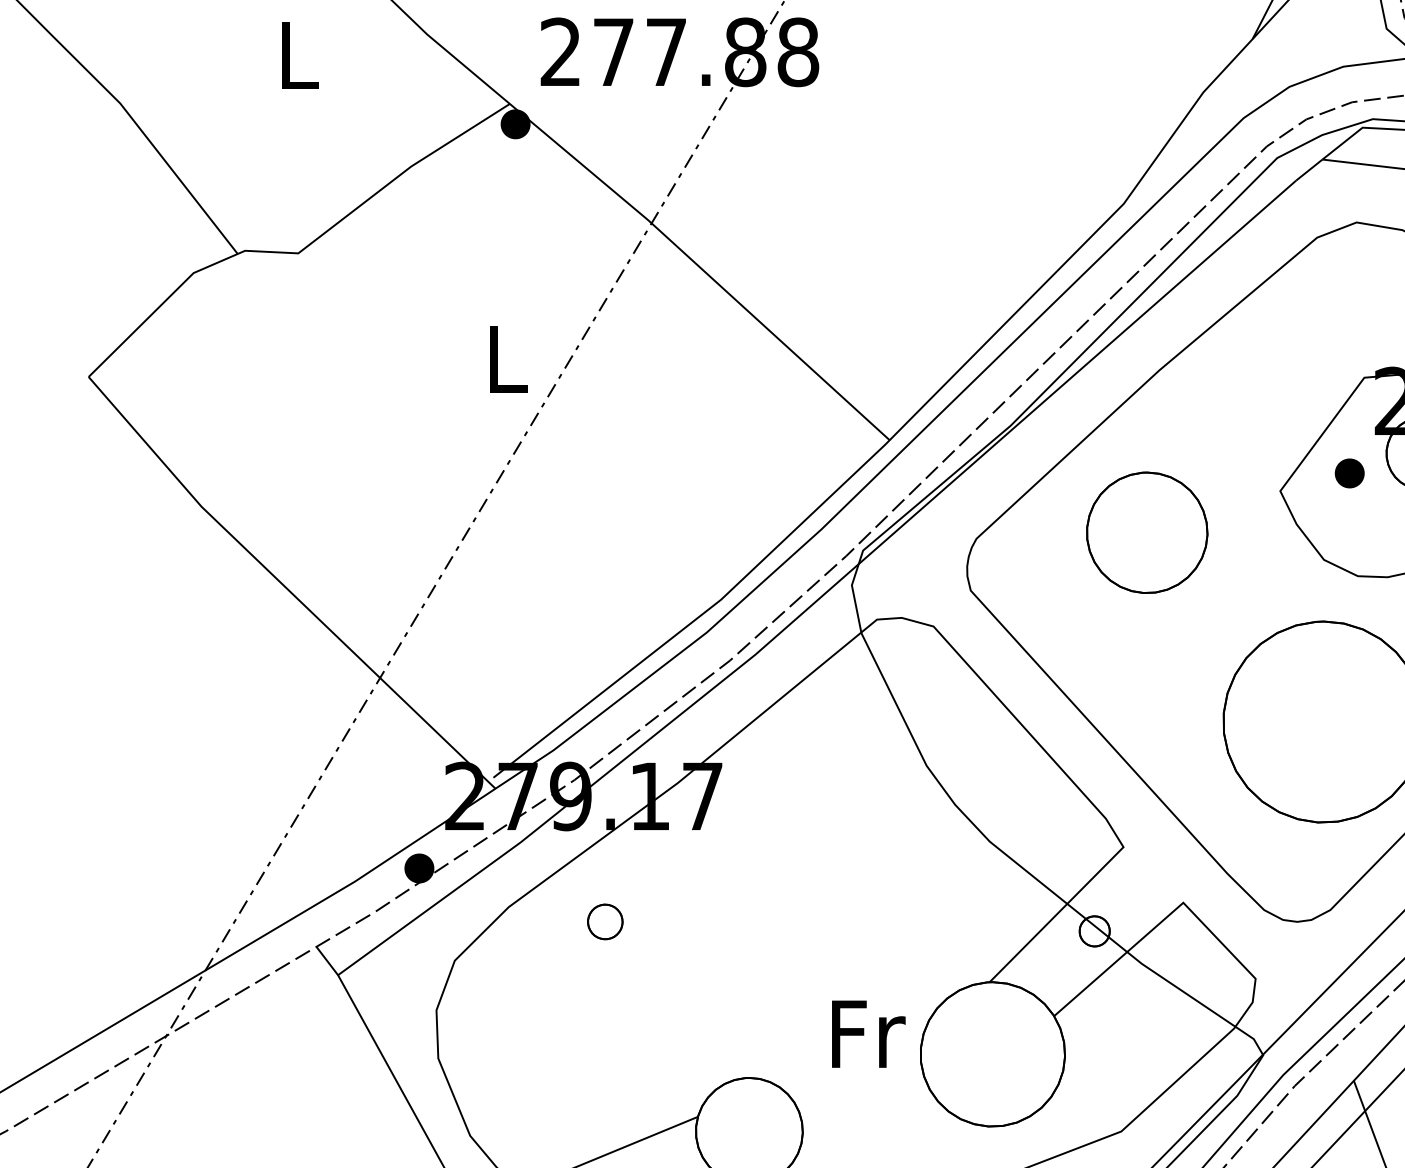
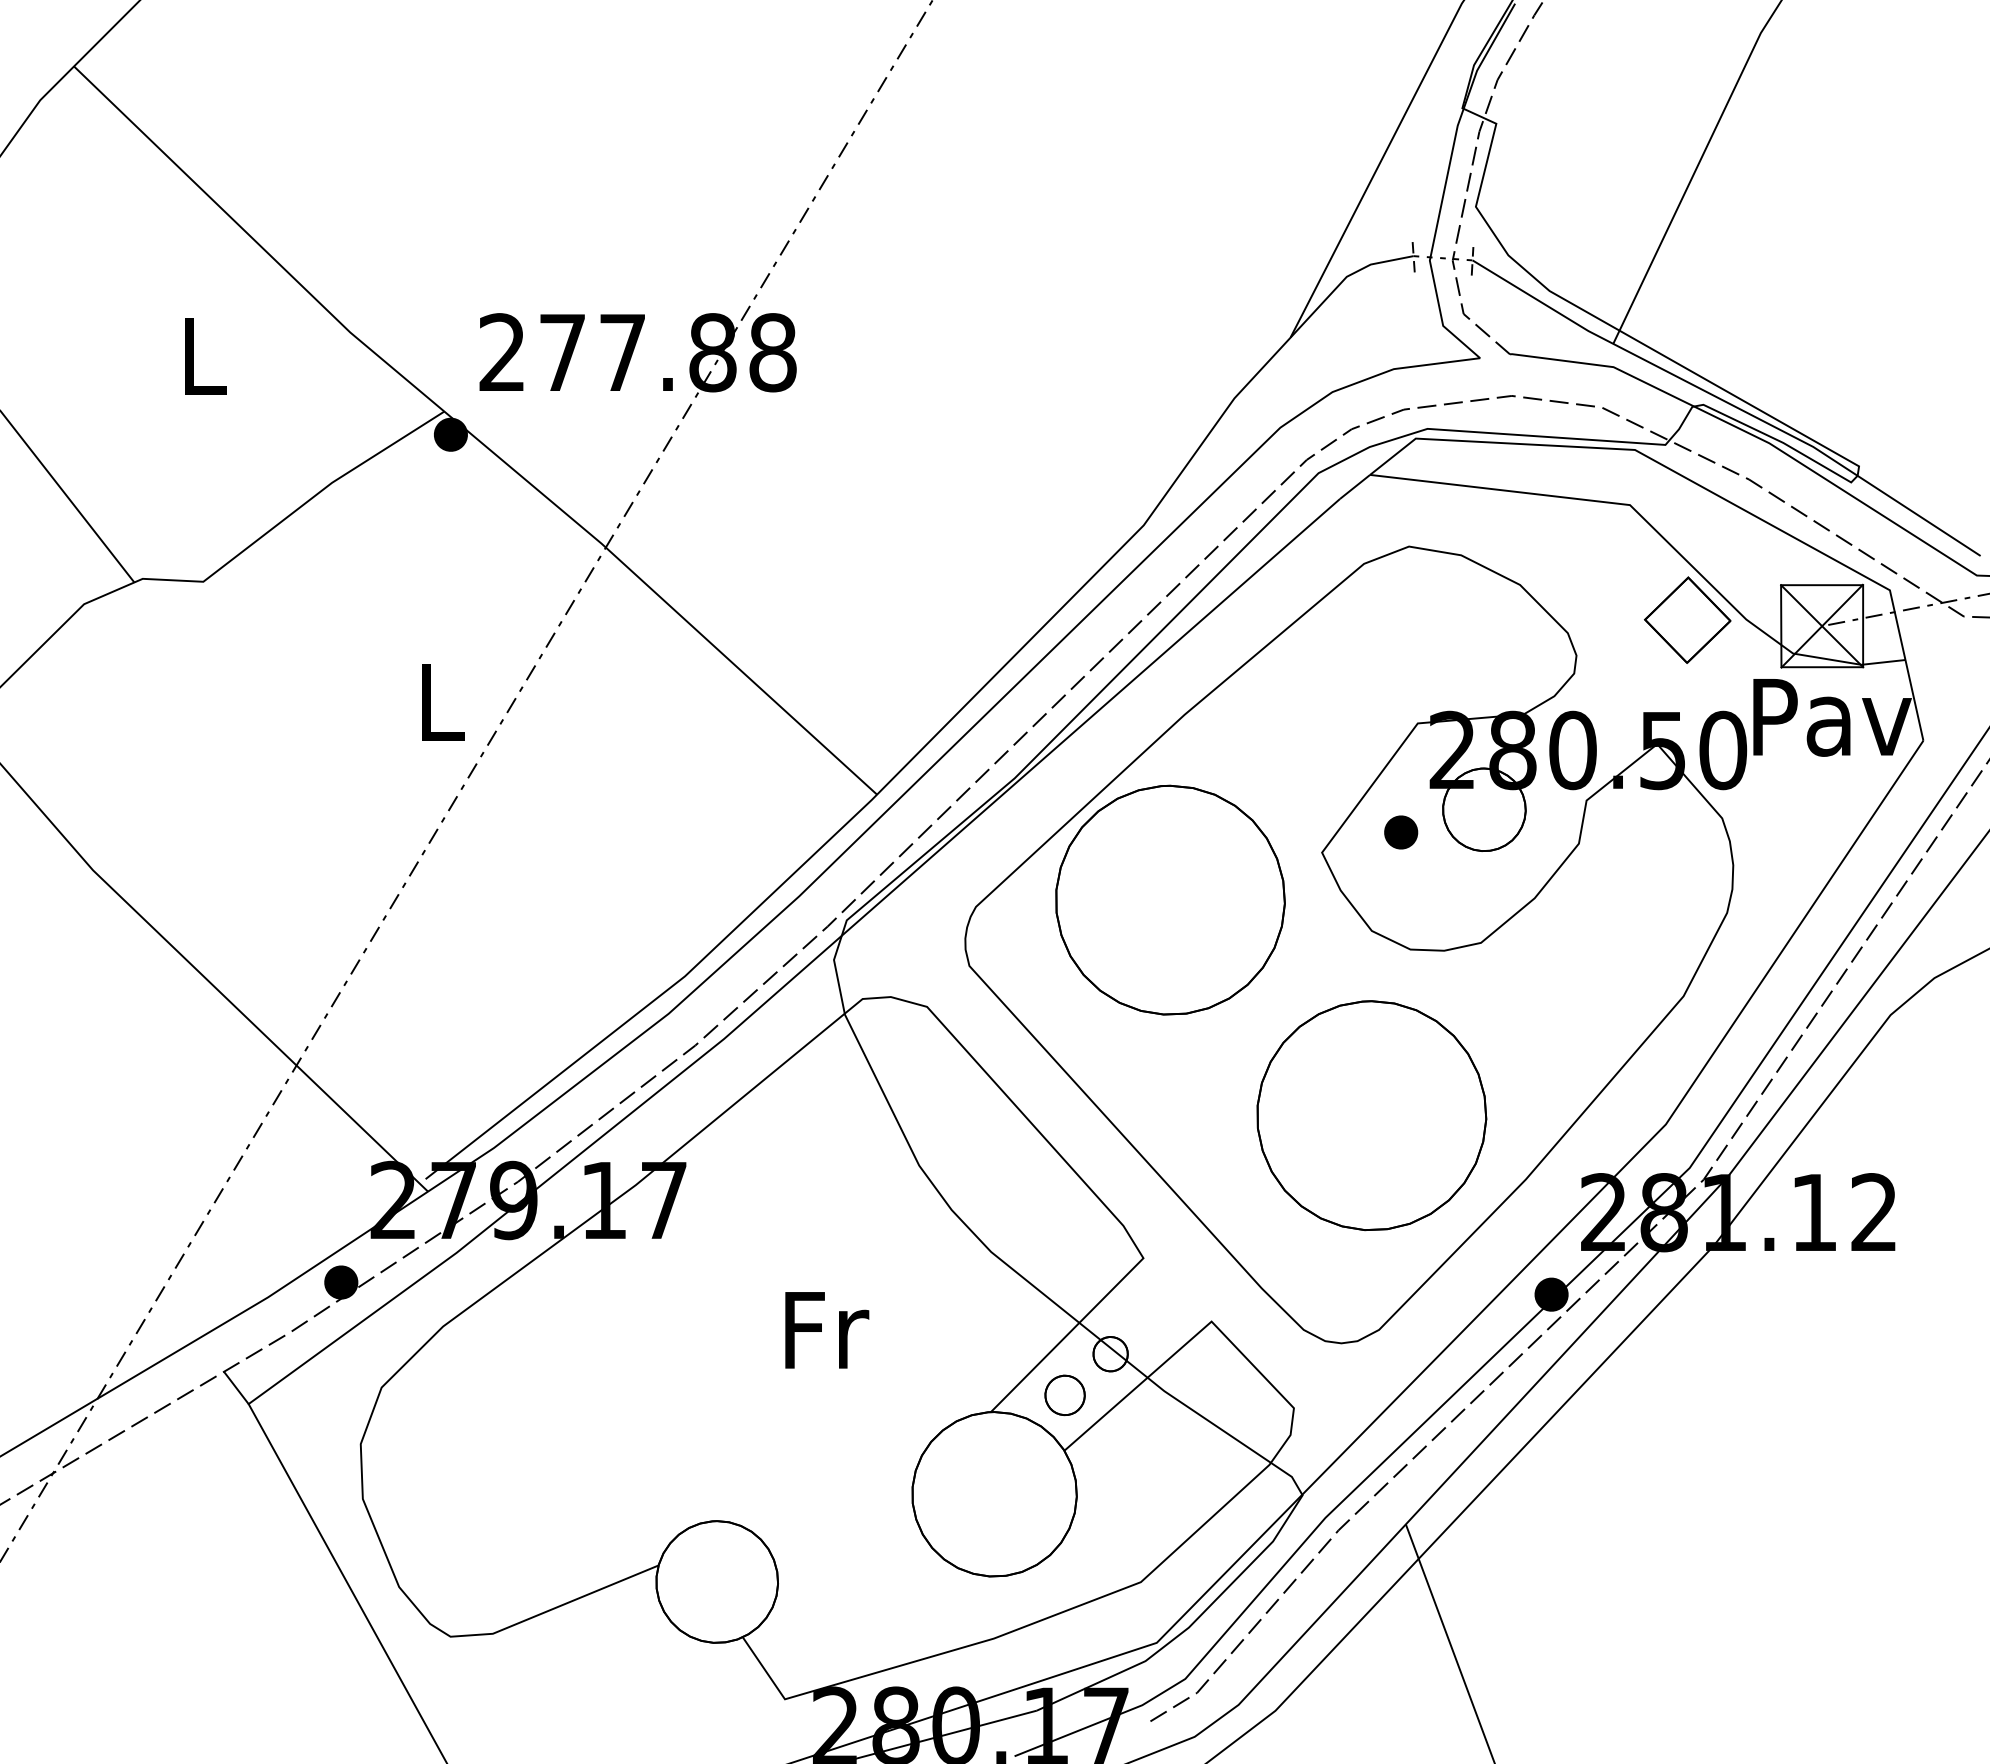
part: (1147, 532) -> (1170, 899), size x1.67
part: (604, 922) -> (1064, 1395), moved
text: (869, 1034) -> (827, 1330), moved

